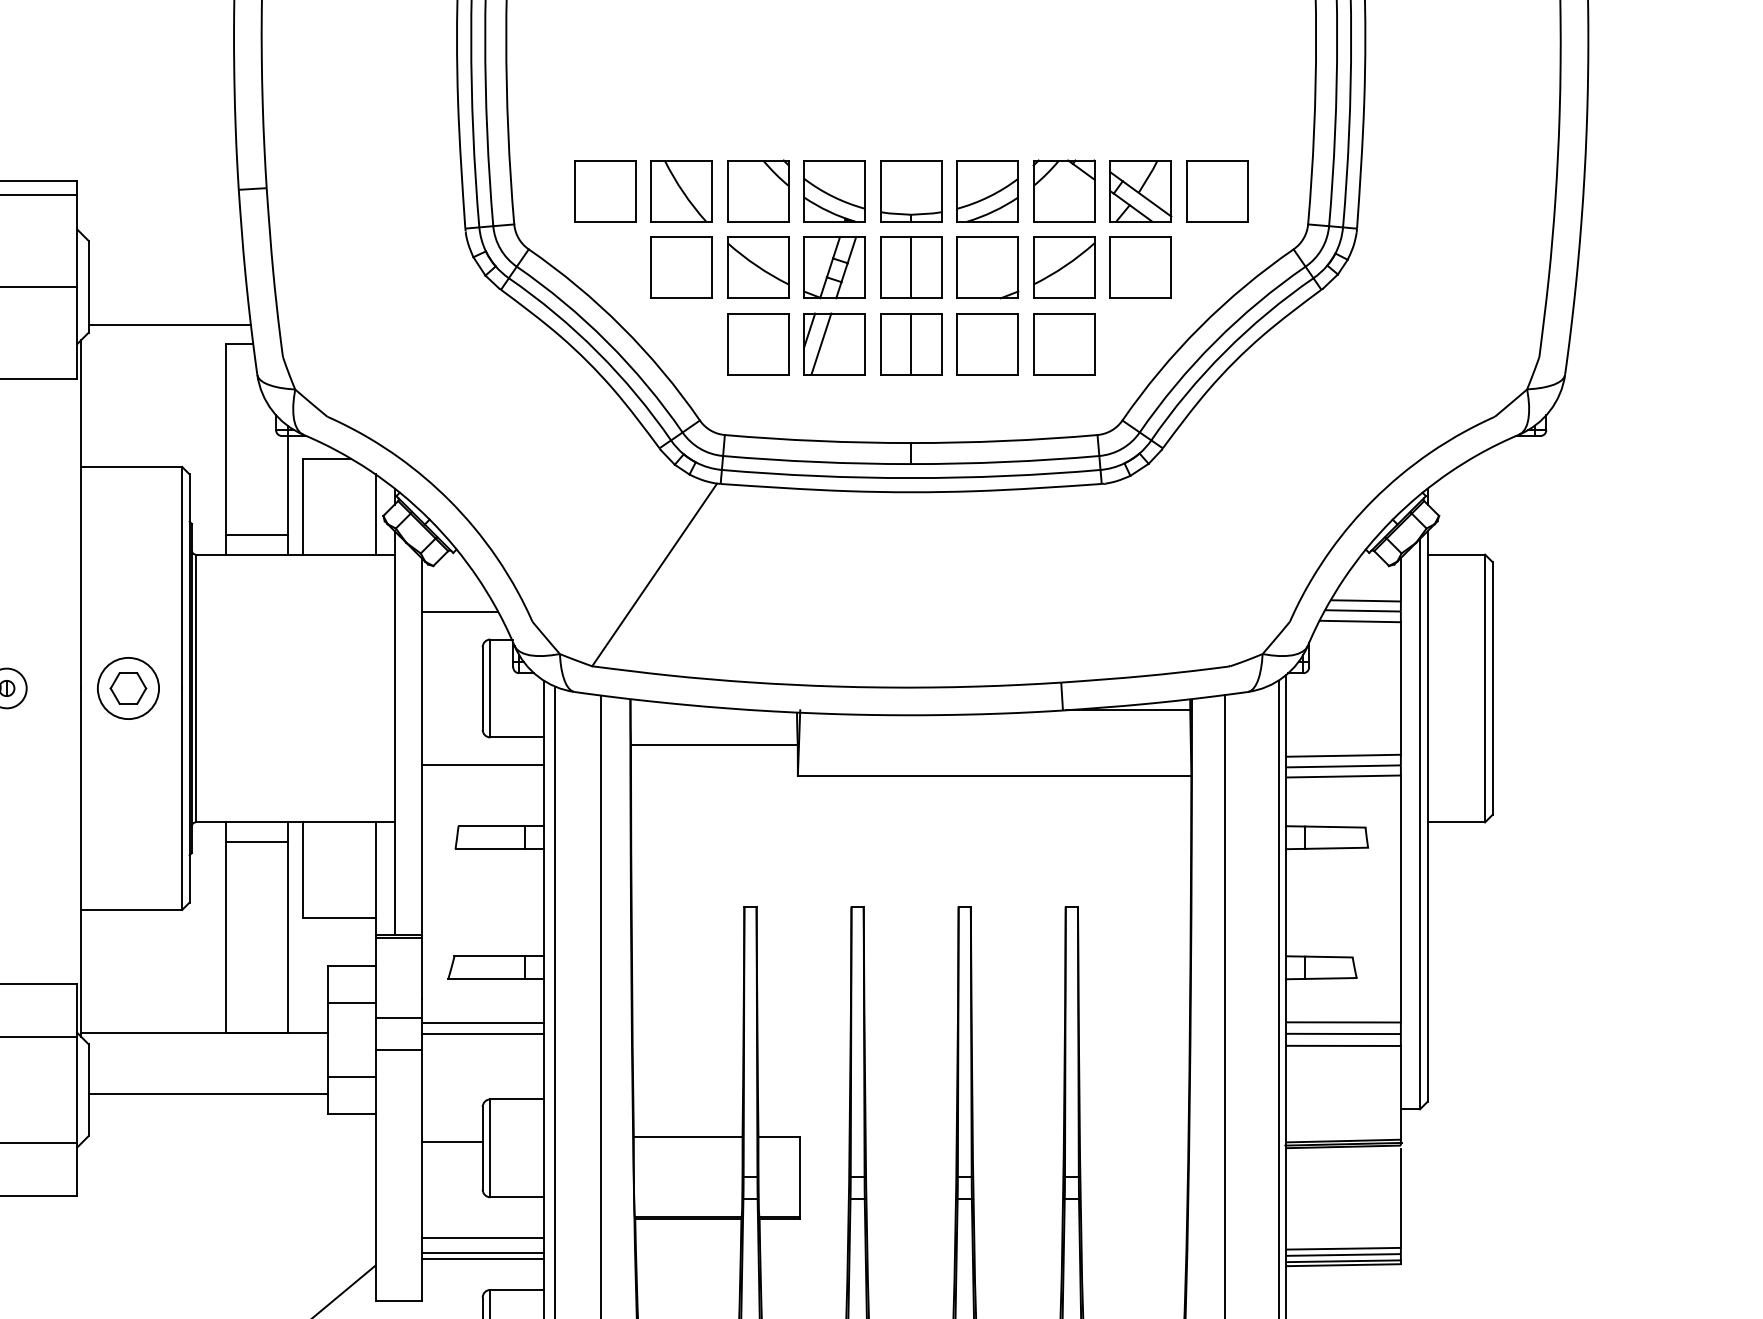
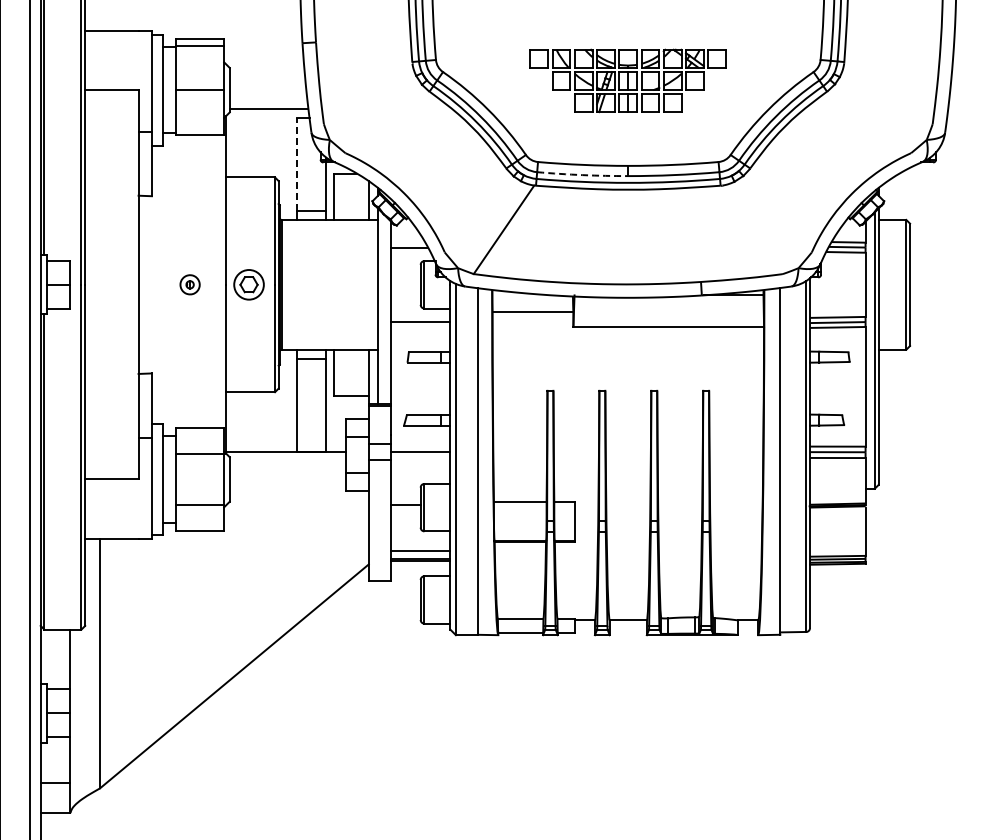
part: (909, 266) -> (627, 80), size x0.6
line: (226, 438) -> (296, 163), solid -> dashed
arc: (816, 462) -> (582, 175), solid -> dashed
line: (482, 1022) -> (420, 446), removed
line: (207, 1094) -> (287, 481), removed

